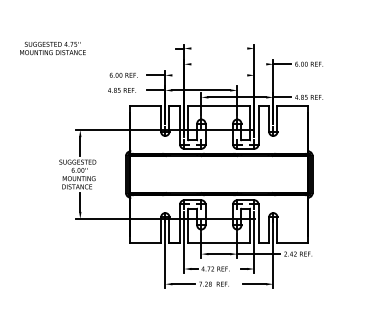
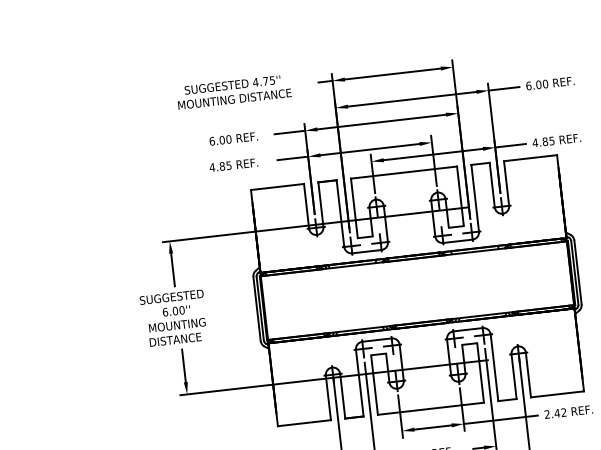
text: (52, 48) -> (233, 92), moved
line: (219, 48) -> (393, 73), added
line: (228, 64) -> (411, 99), added
line: (209, 75) -> (381, 122), added

